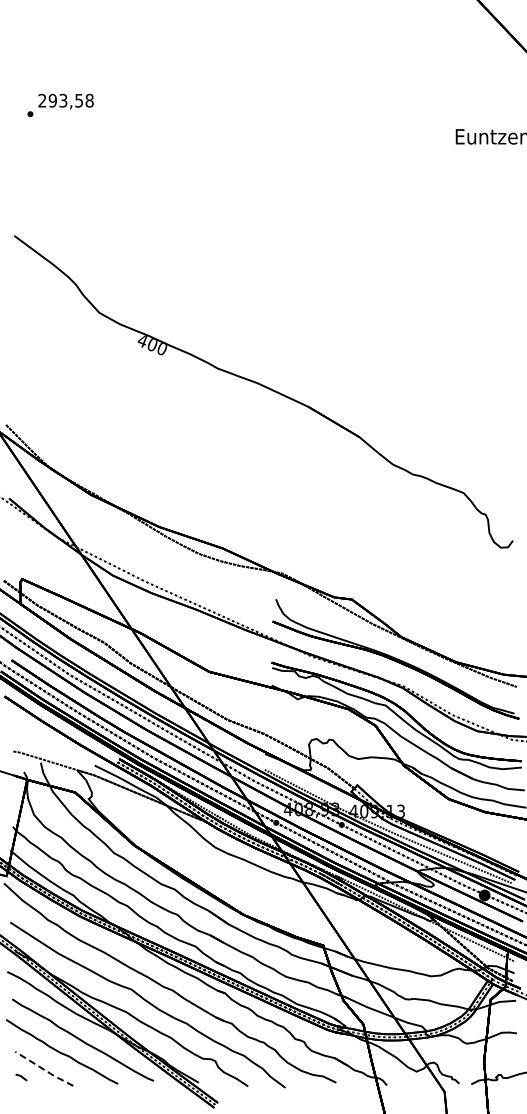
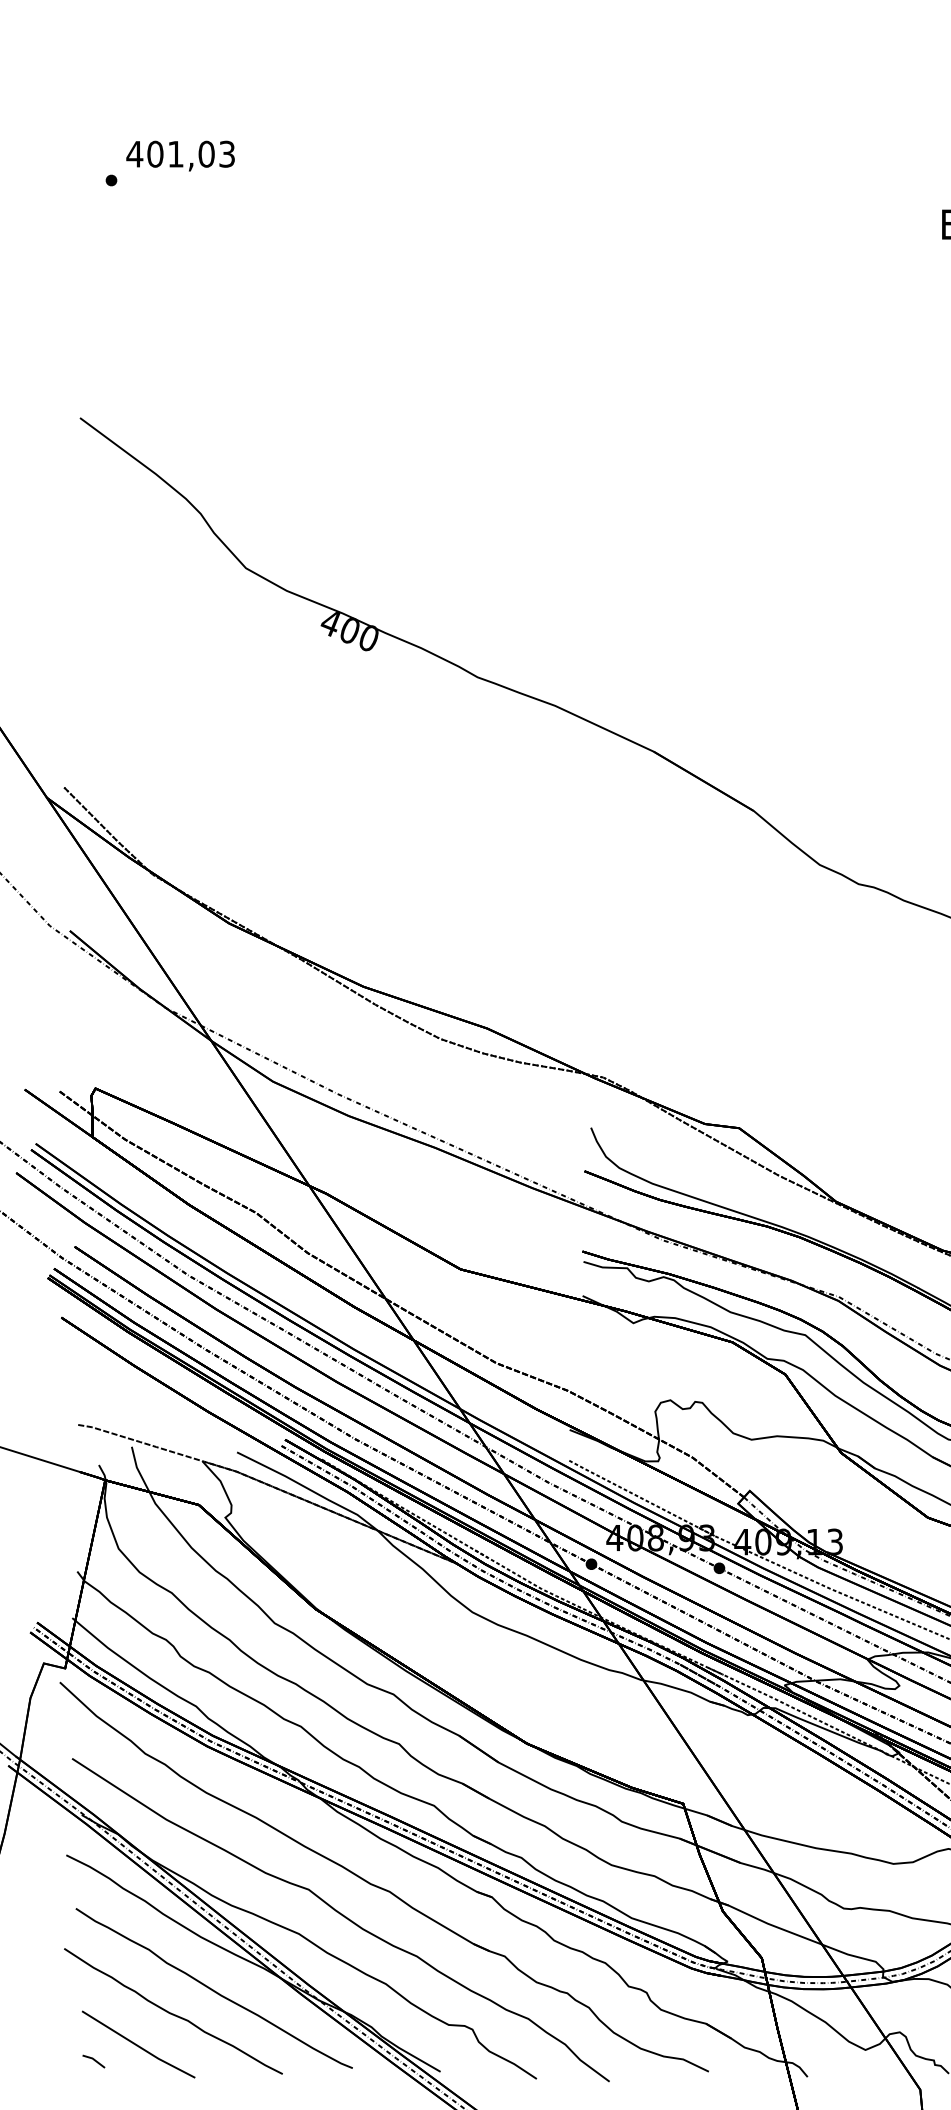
text: (65, 100) -> (179, 153), 293,58 -> 401,03
line: (44, 1069) -> (138, 2045), dashed -> solid

